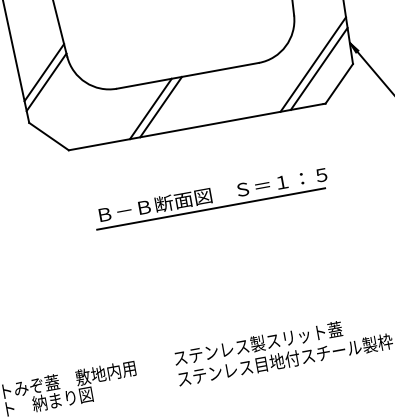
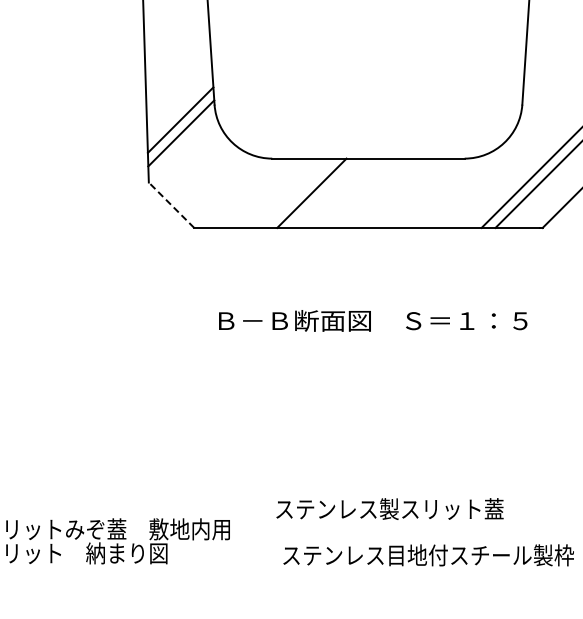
line: (160, 106) -> (325, 192), removed
line: (48, 136) -> (171, 204), solid -> dashed
line: (210, 209) -> (366, 339), removed
text: (257, 343) -> (389, 508), moved

